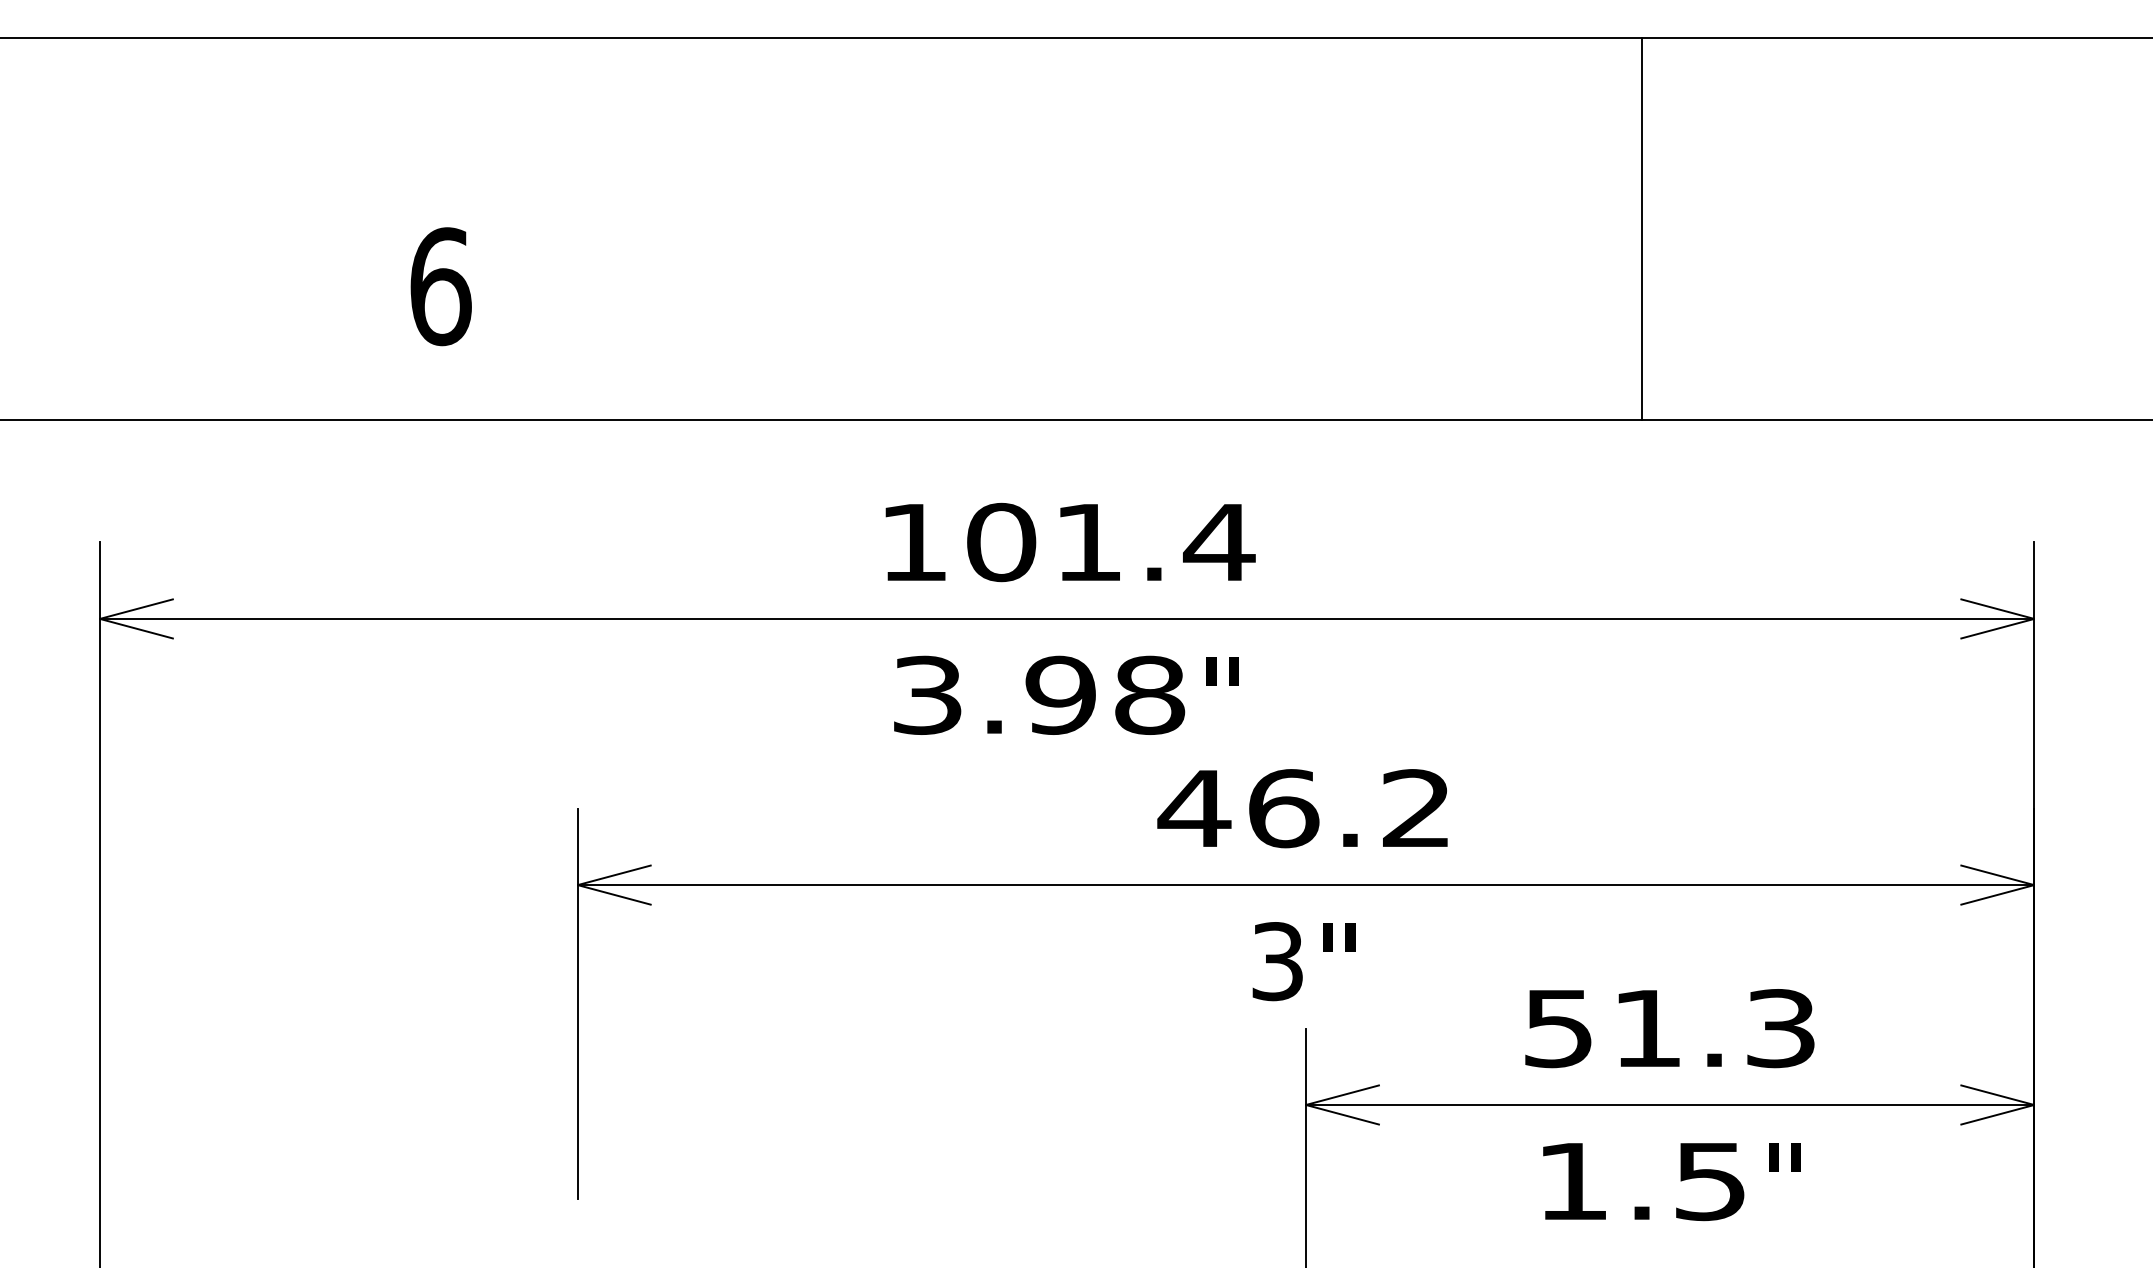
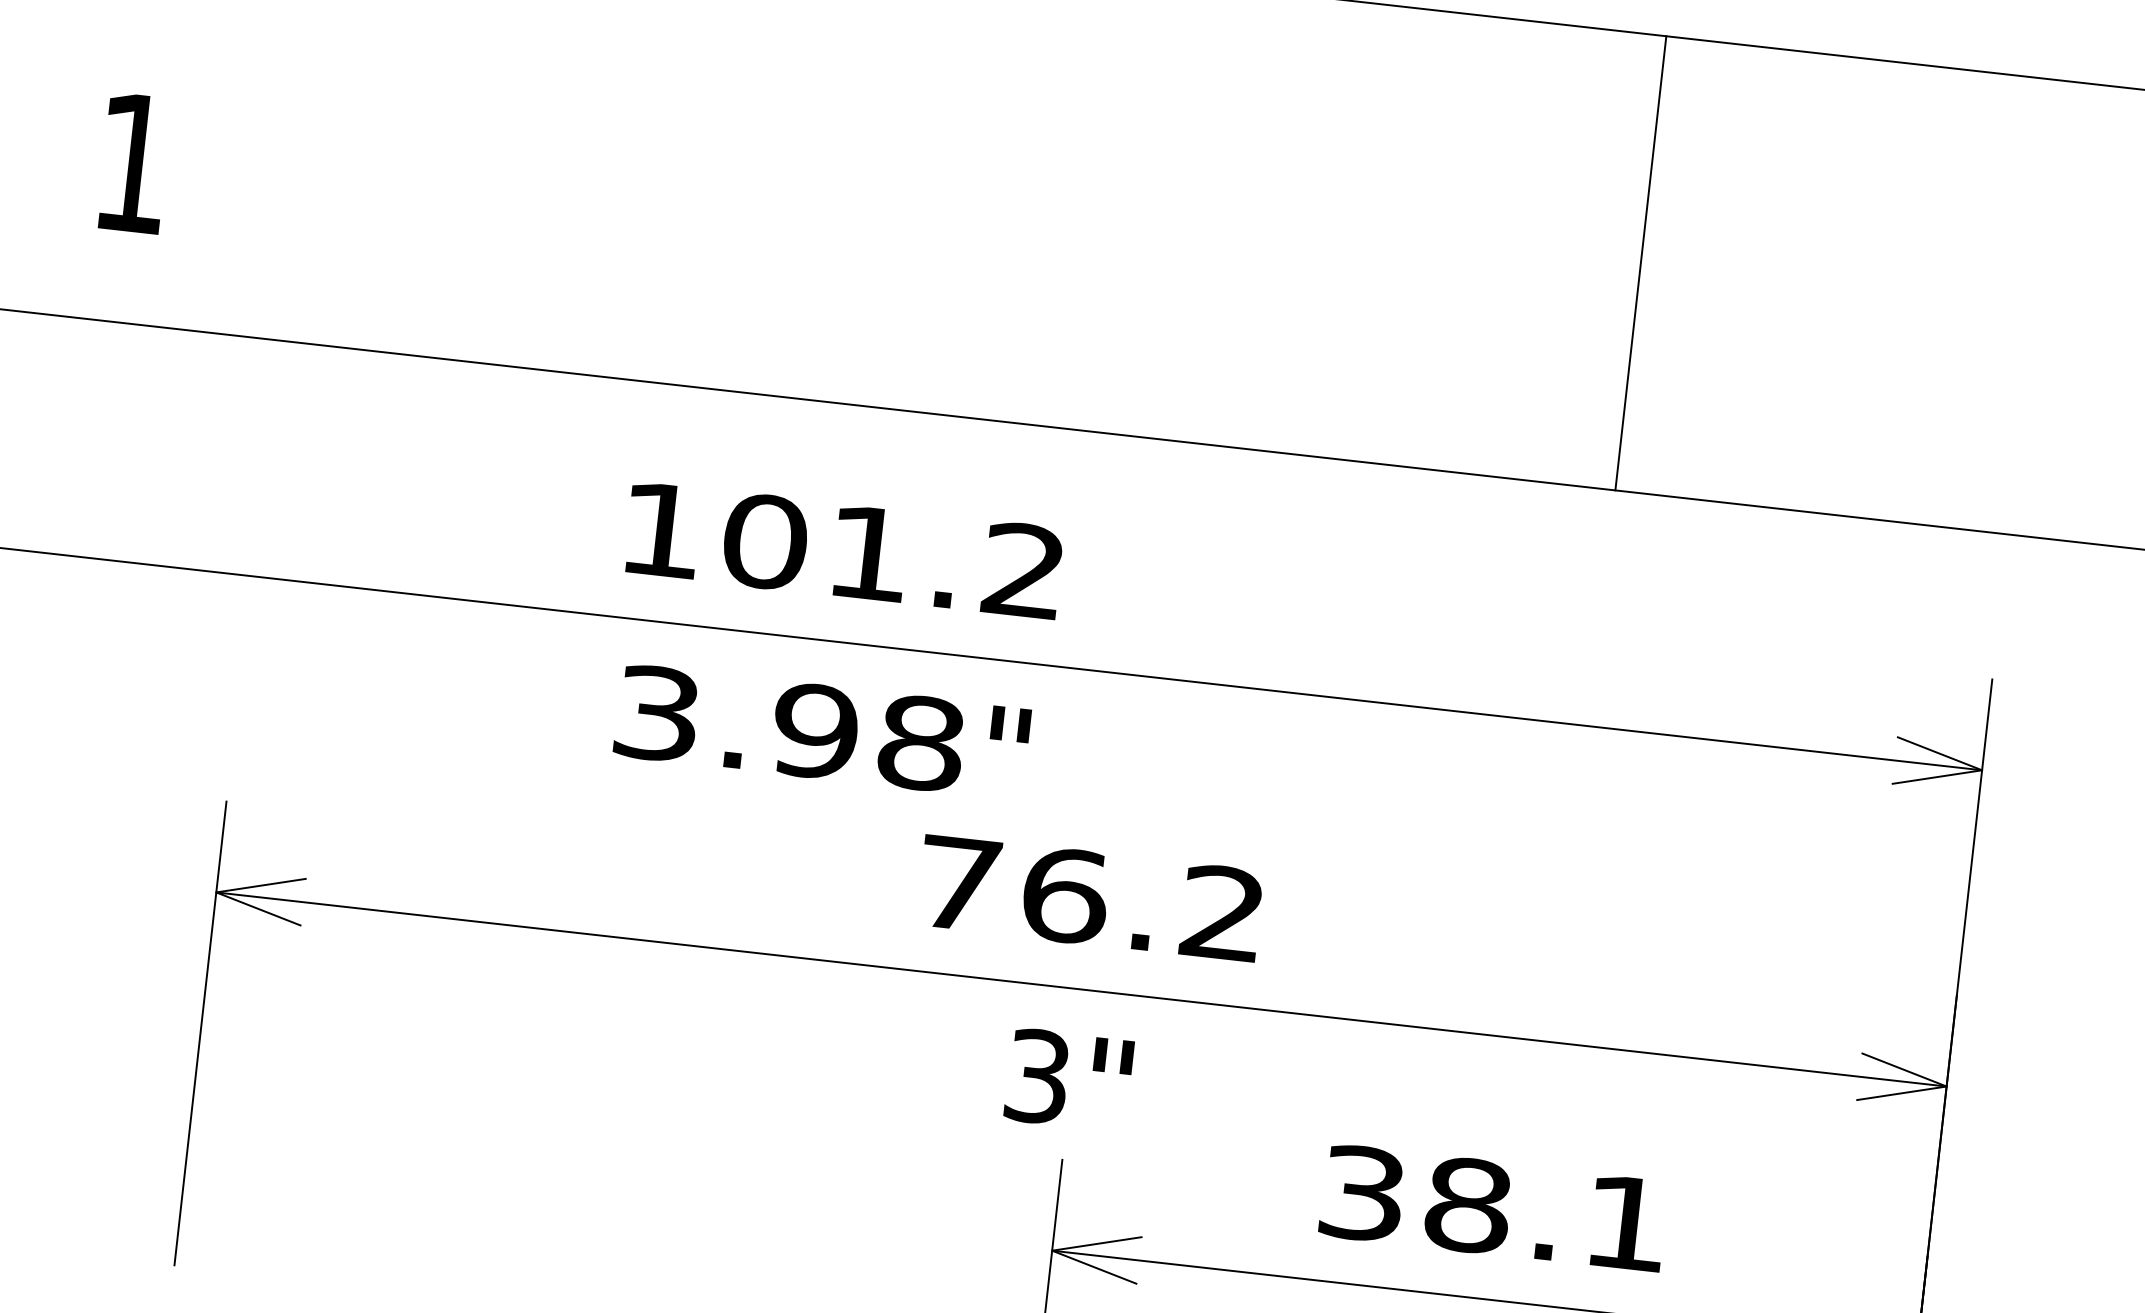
line: (1642, 229) -> (1641, 263), moved
text: (440, 286) -> (132, 162), 6 -> 1
text: (1219, 541) -> (1024, 569), 101.4 -> 101.2
text: (1194, 808) -> (959, 883), 46.2 -> 76.2
text: (1669, 1028) -> (1494, 1208), 51.3 -> 38.1

